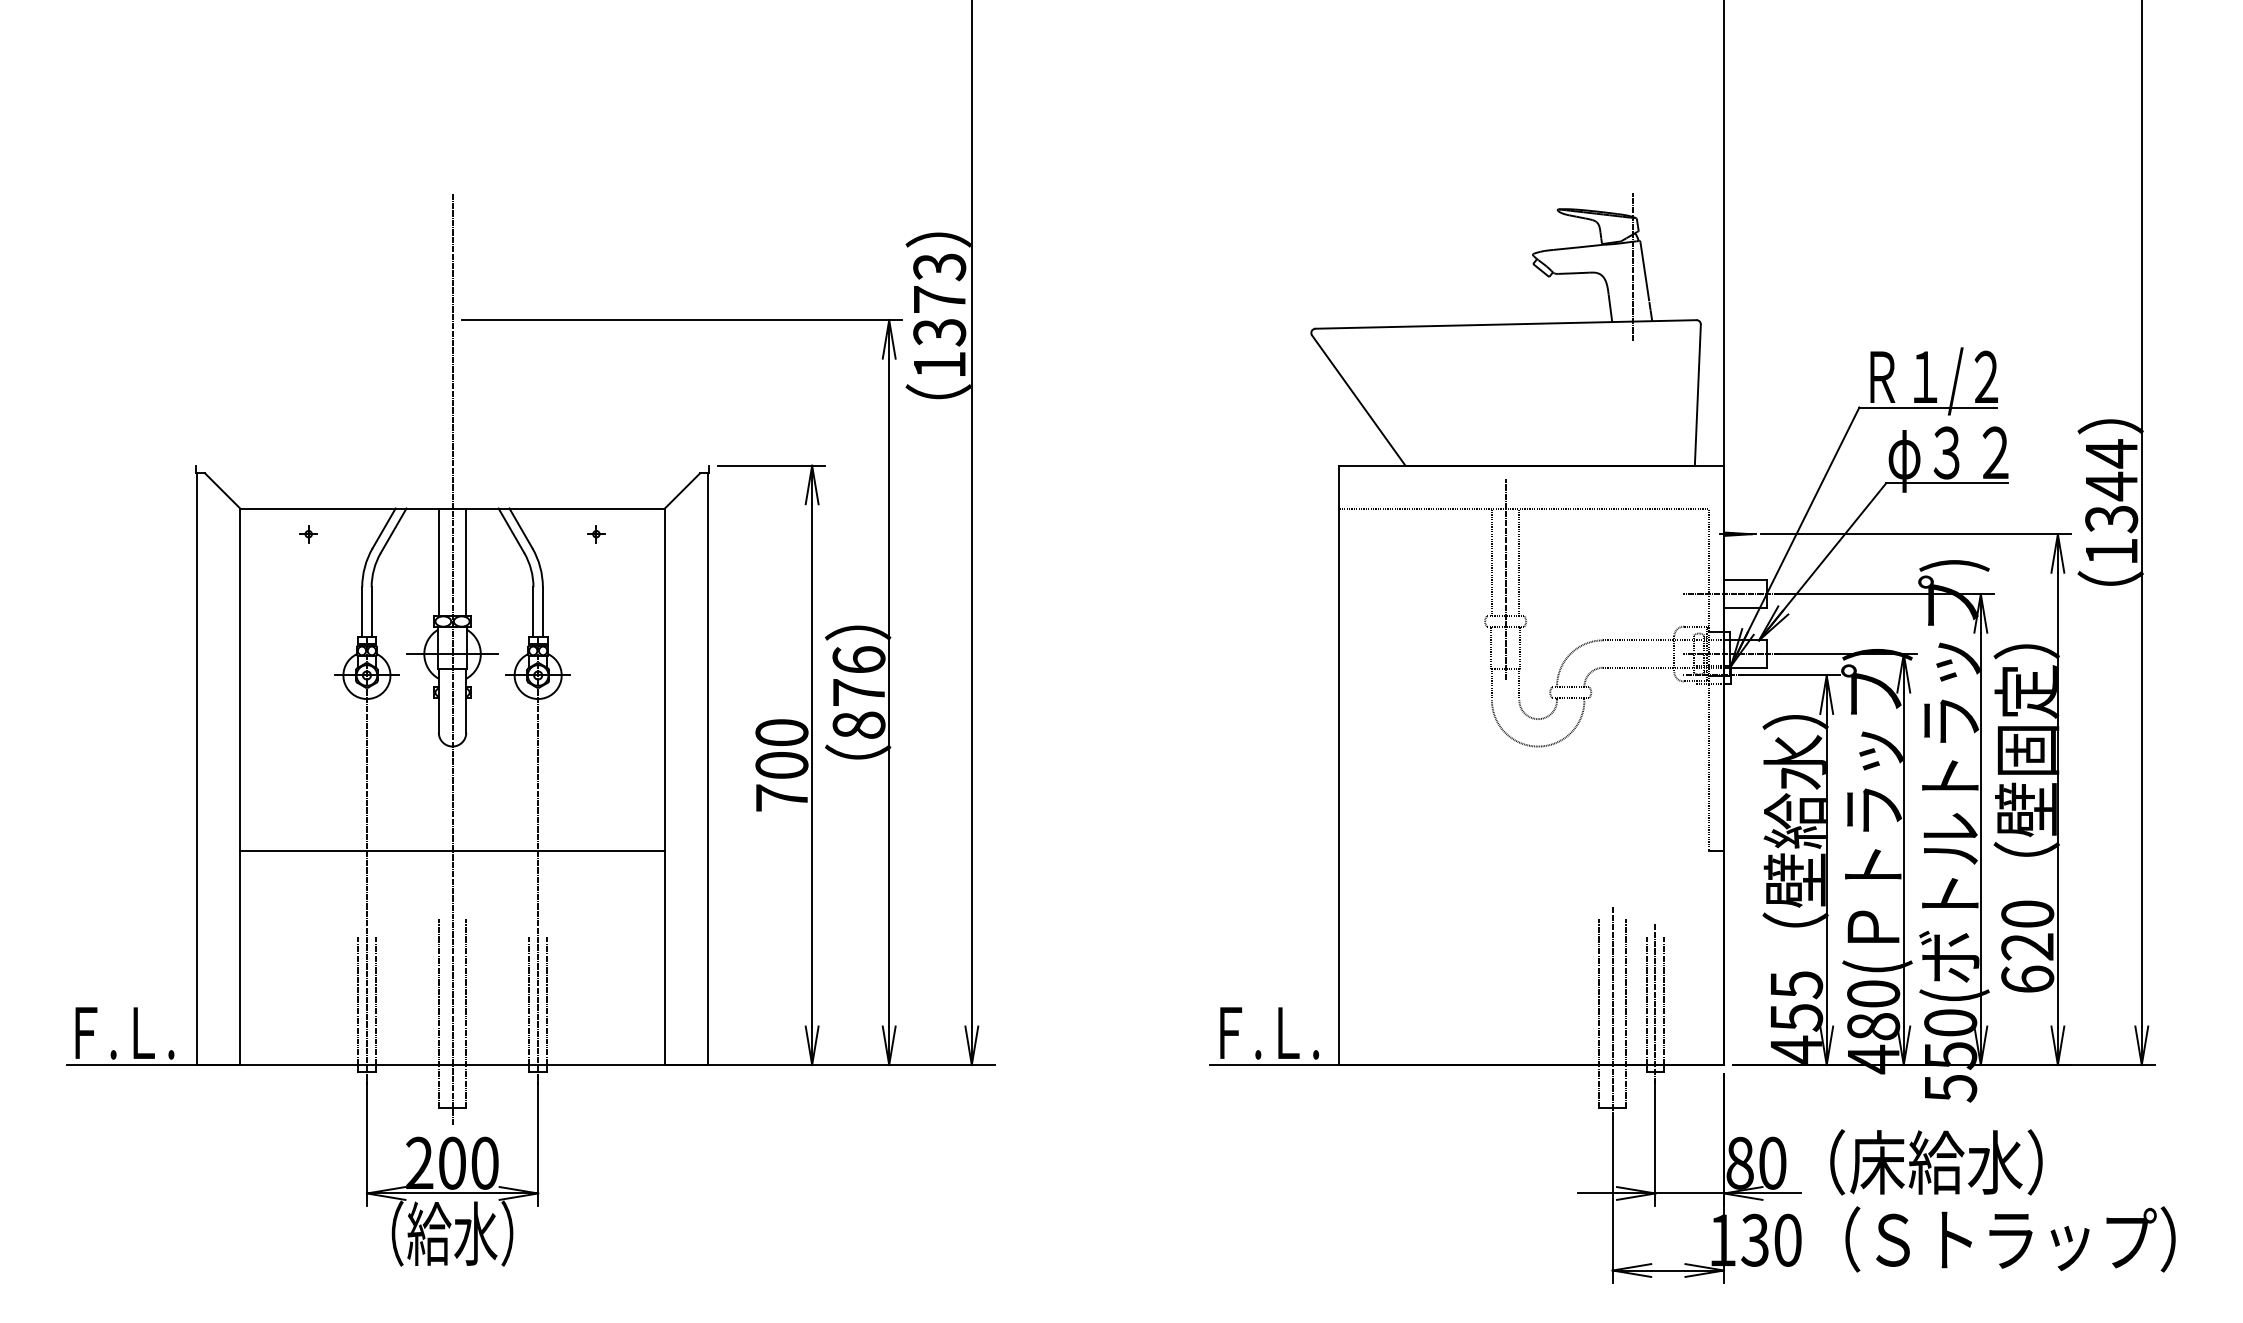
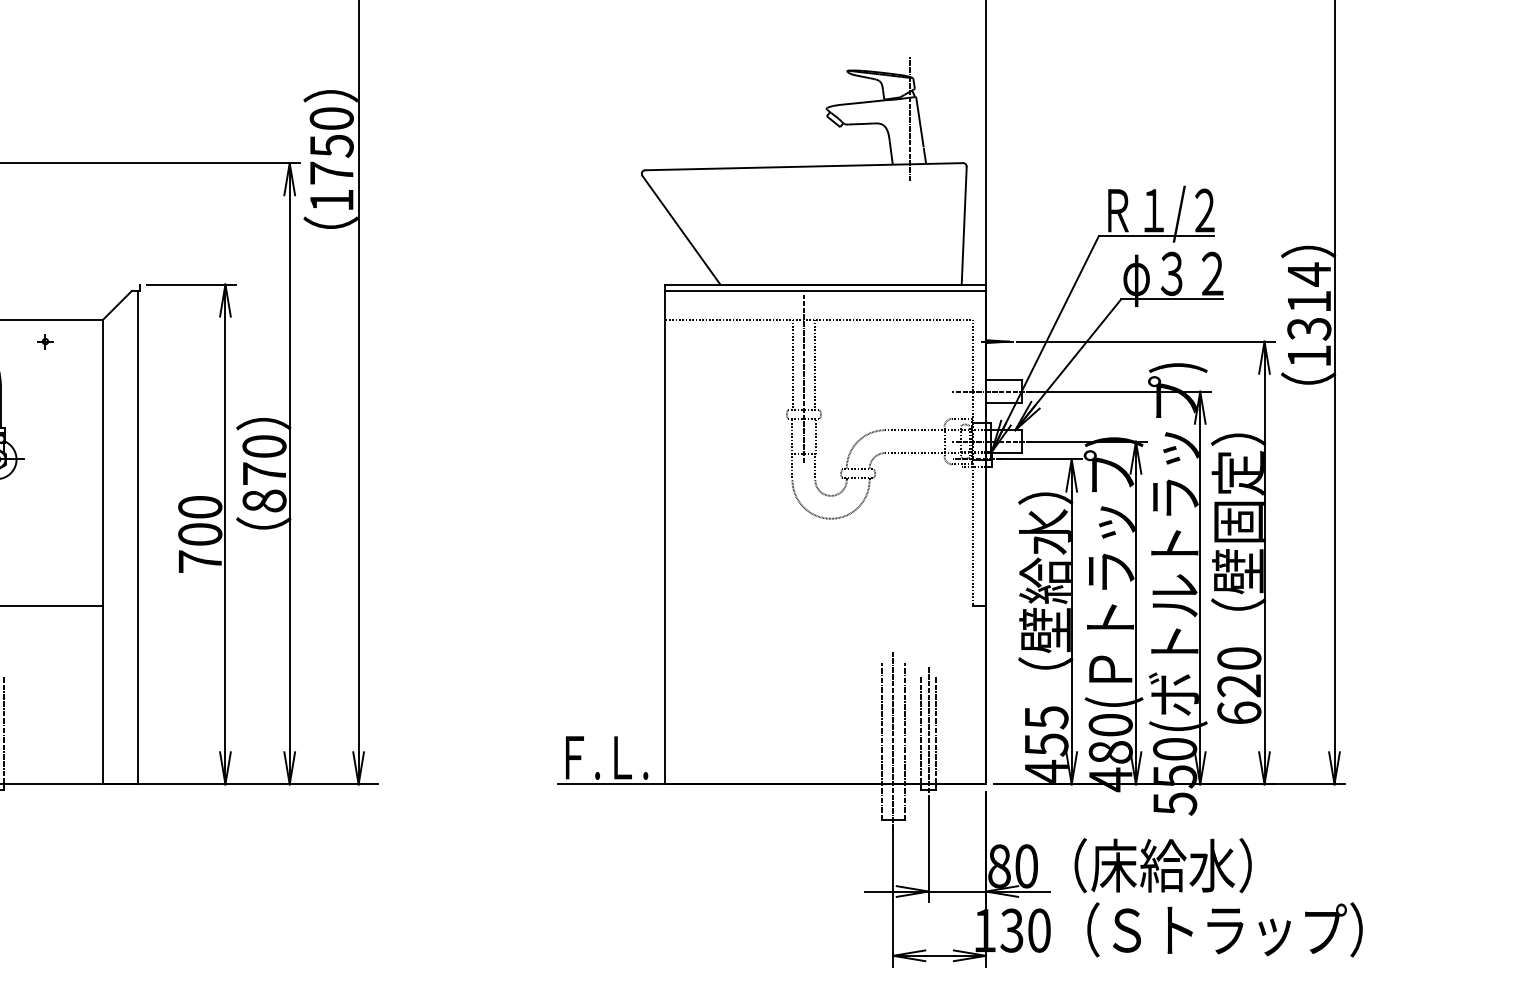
text: (939, 299) -> (331, 145), 1373 -> 1750
line: (1530, 473) -> (824, 291), added
text: (2111, 486) -> (1309, 301), 1344 -> 1314
text: (858, 659) -> (264, 446), 876 -> 870

